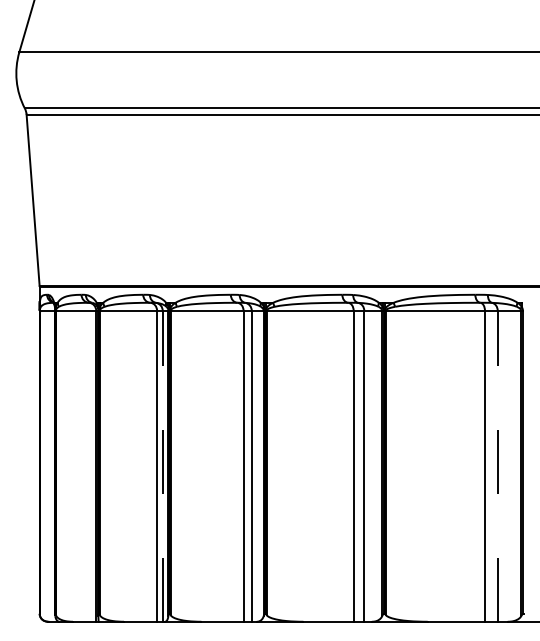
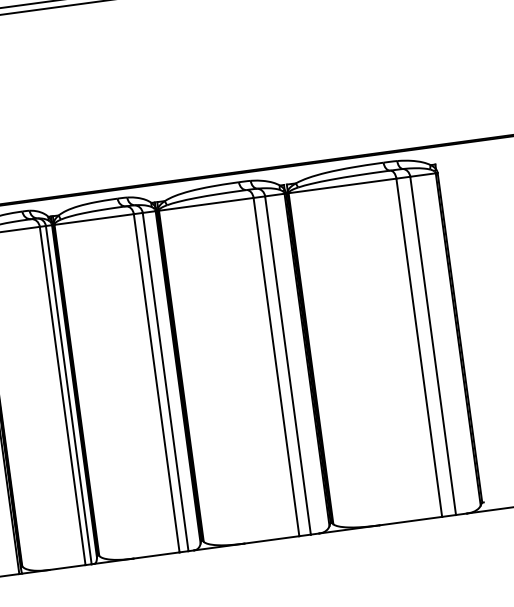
line: (162, 465) -> (68, 394), dashed -> solid
line: (497, 465) -> (432, 345), dashed -> solid

